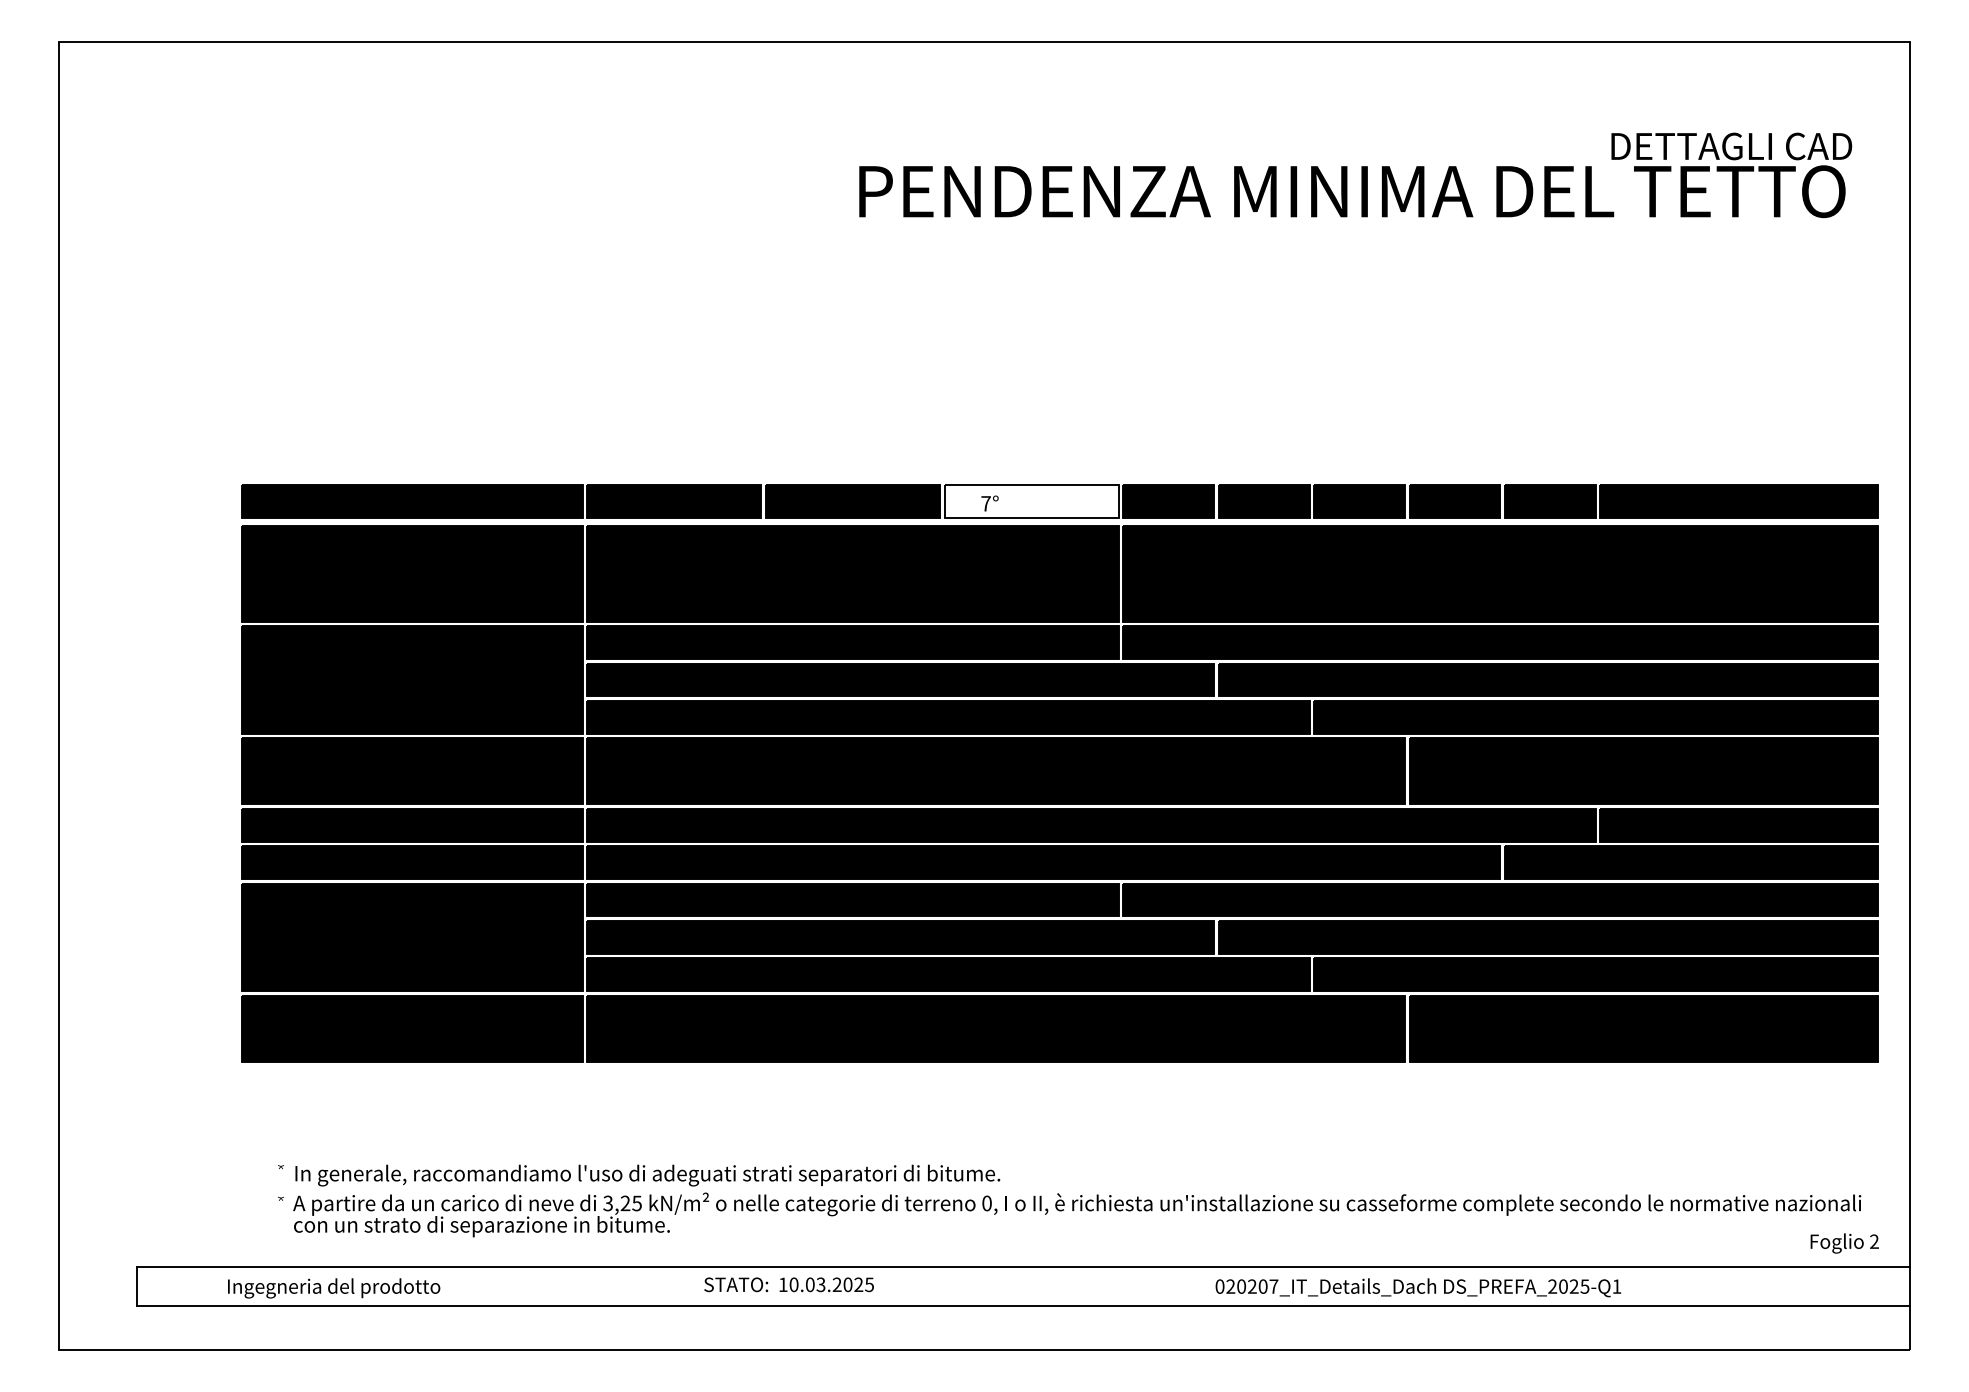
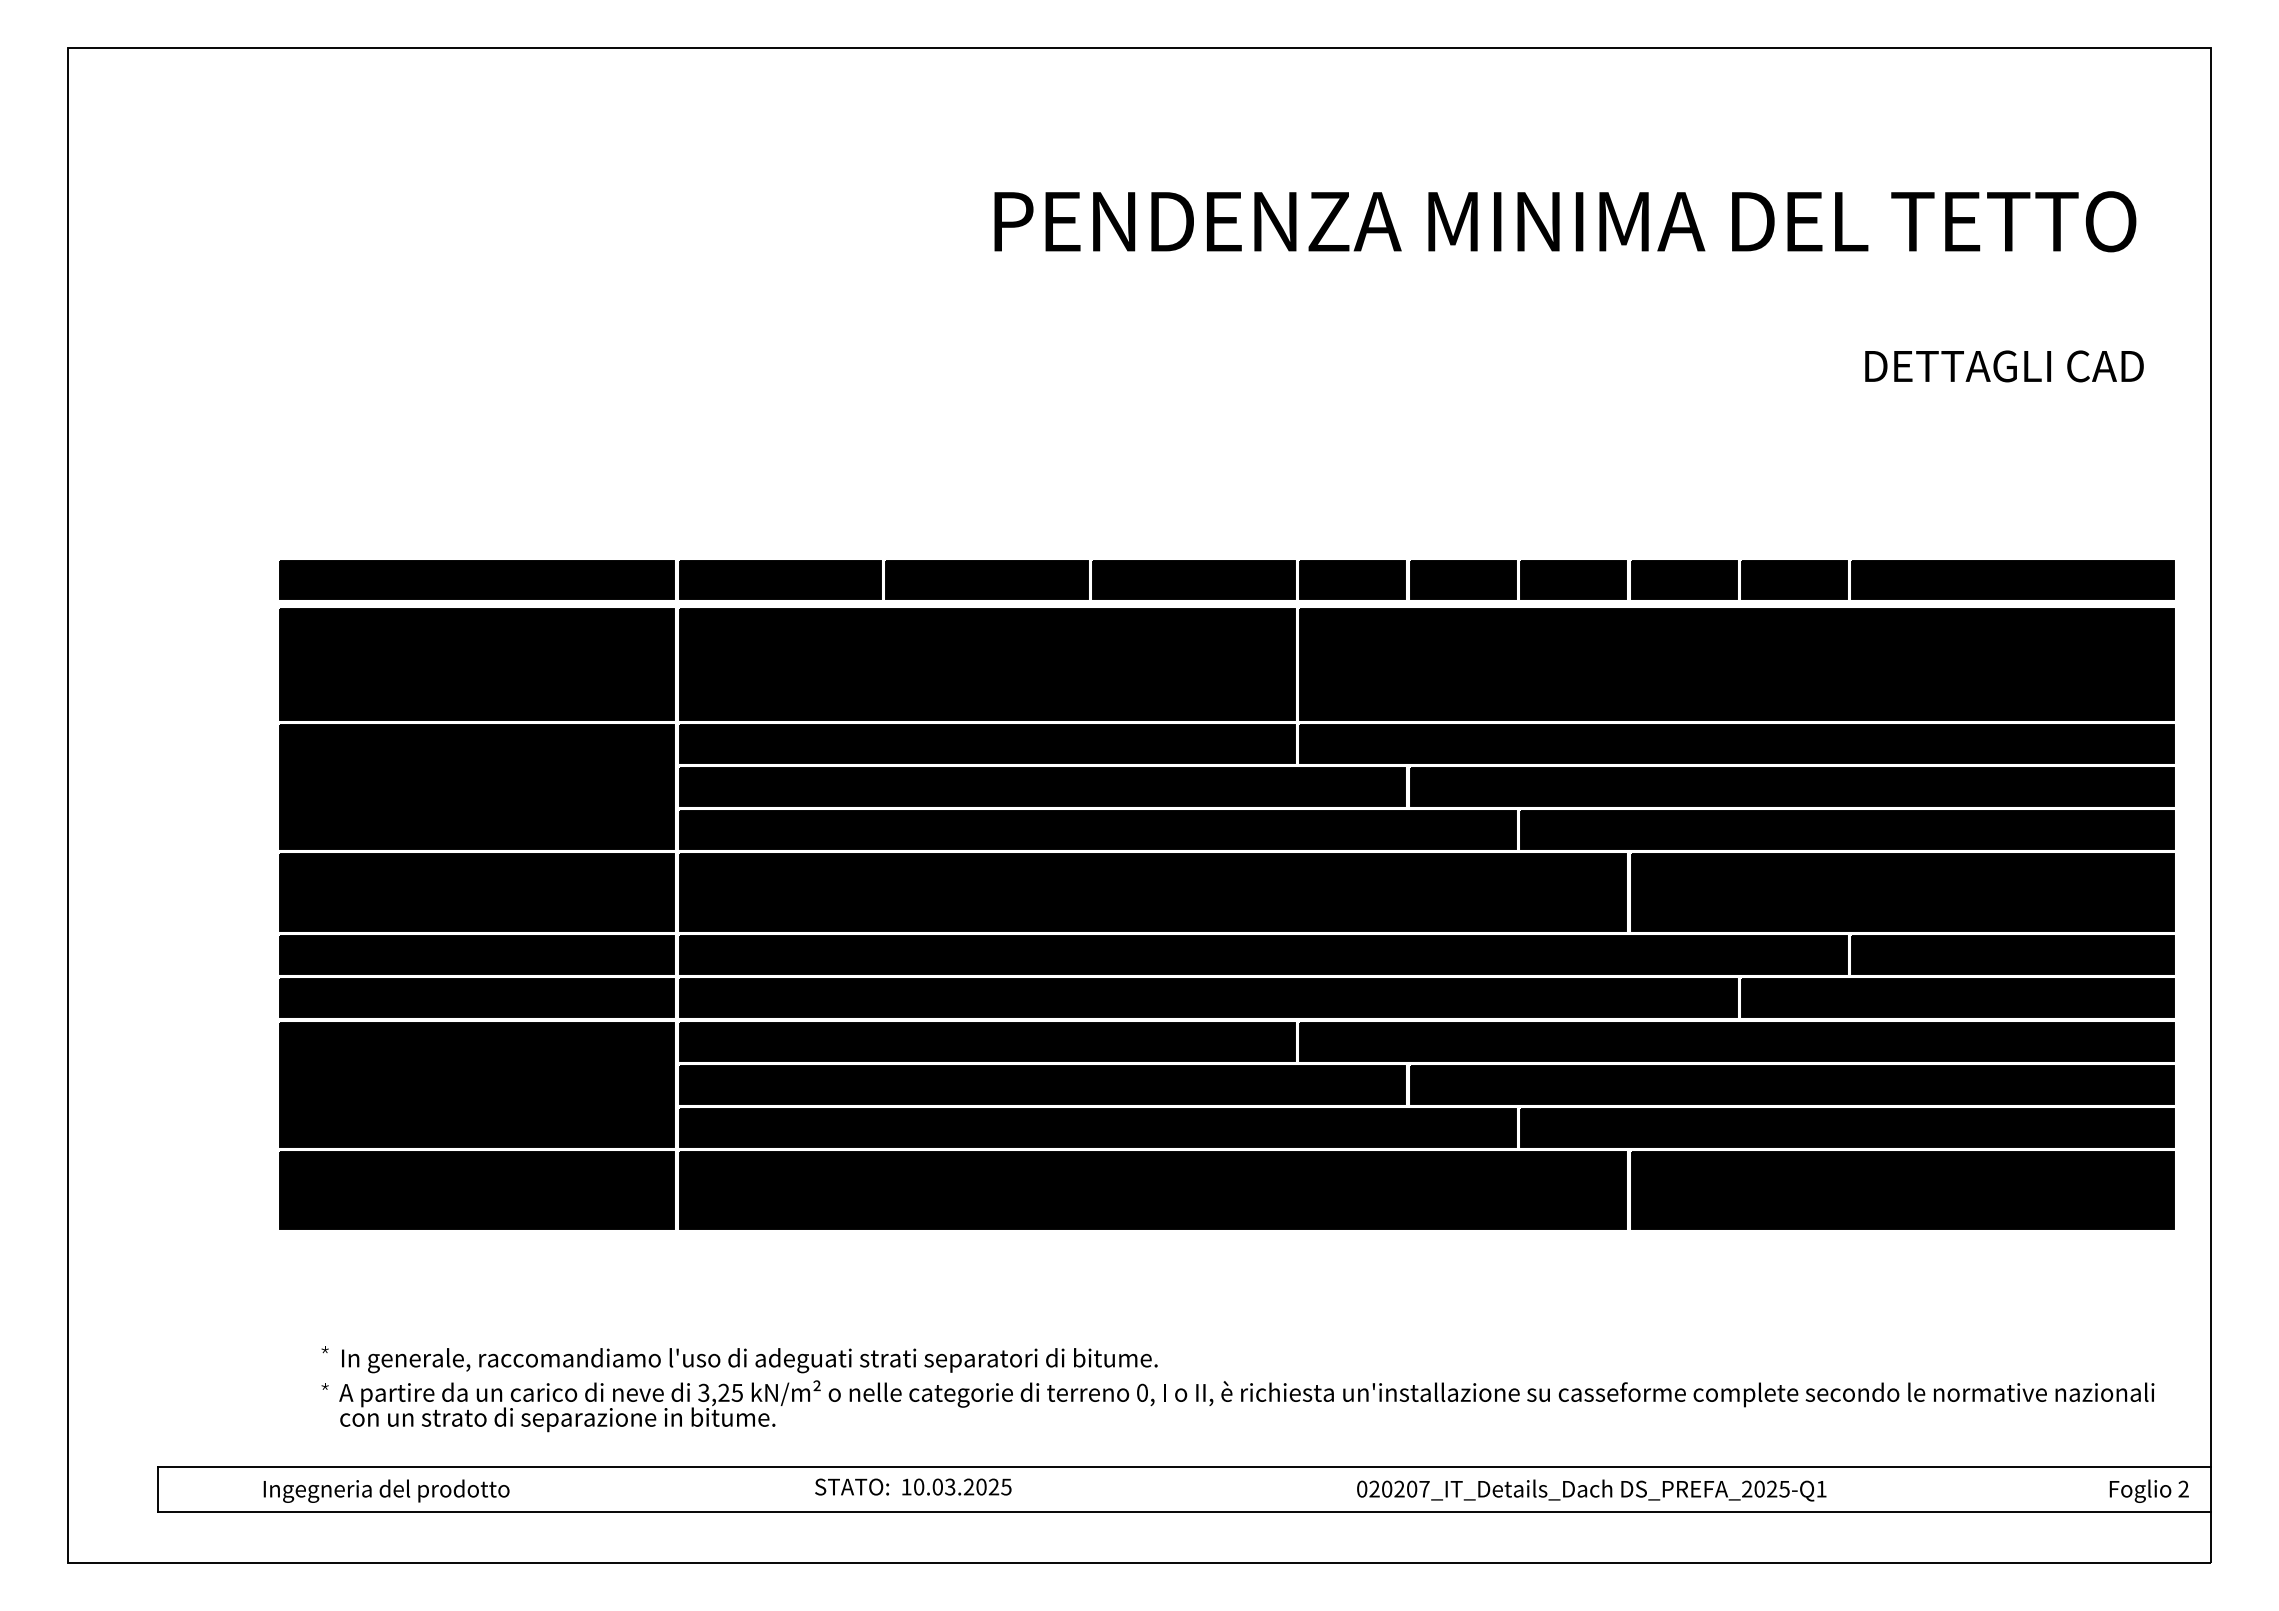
text: (1731, 146) -> (2004, 366), moved
fill: (1031, 501) -> (1193, 580), added
text: (1844, 1242) -> (2148, 1490), moved
text: (1418, 1287) -> (1591, 1490), moved

